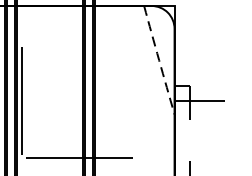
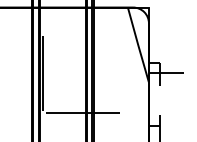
arc: (159, 60) -> (138, 45), dashed -> solid

